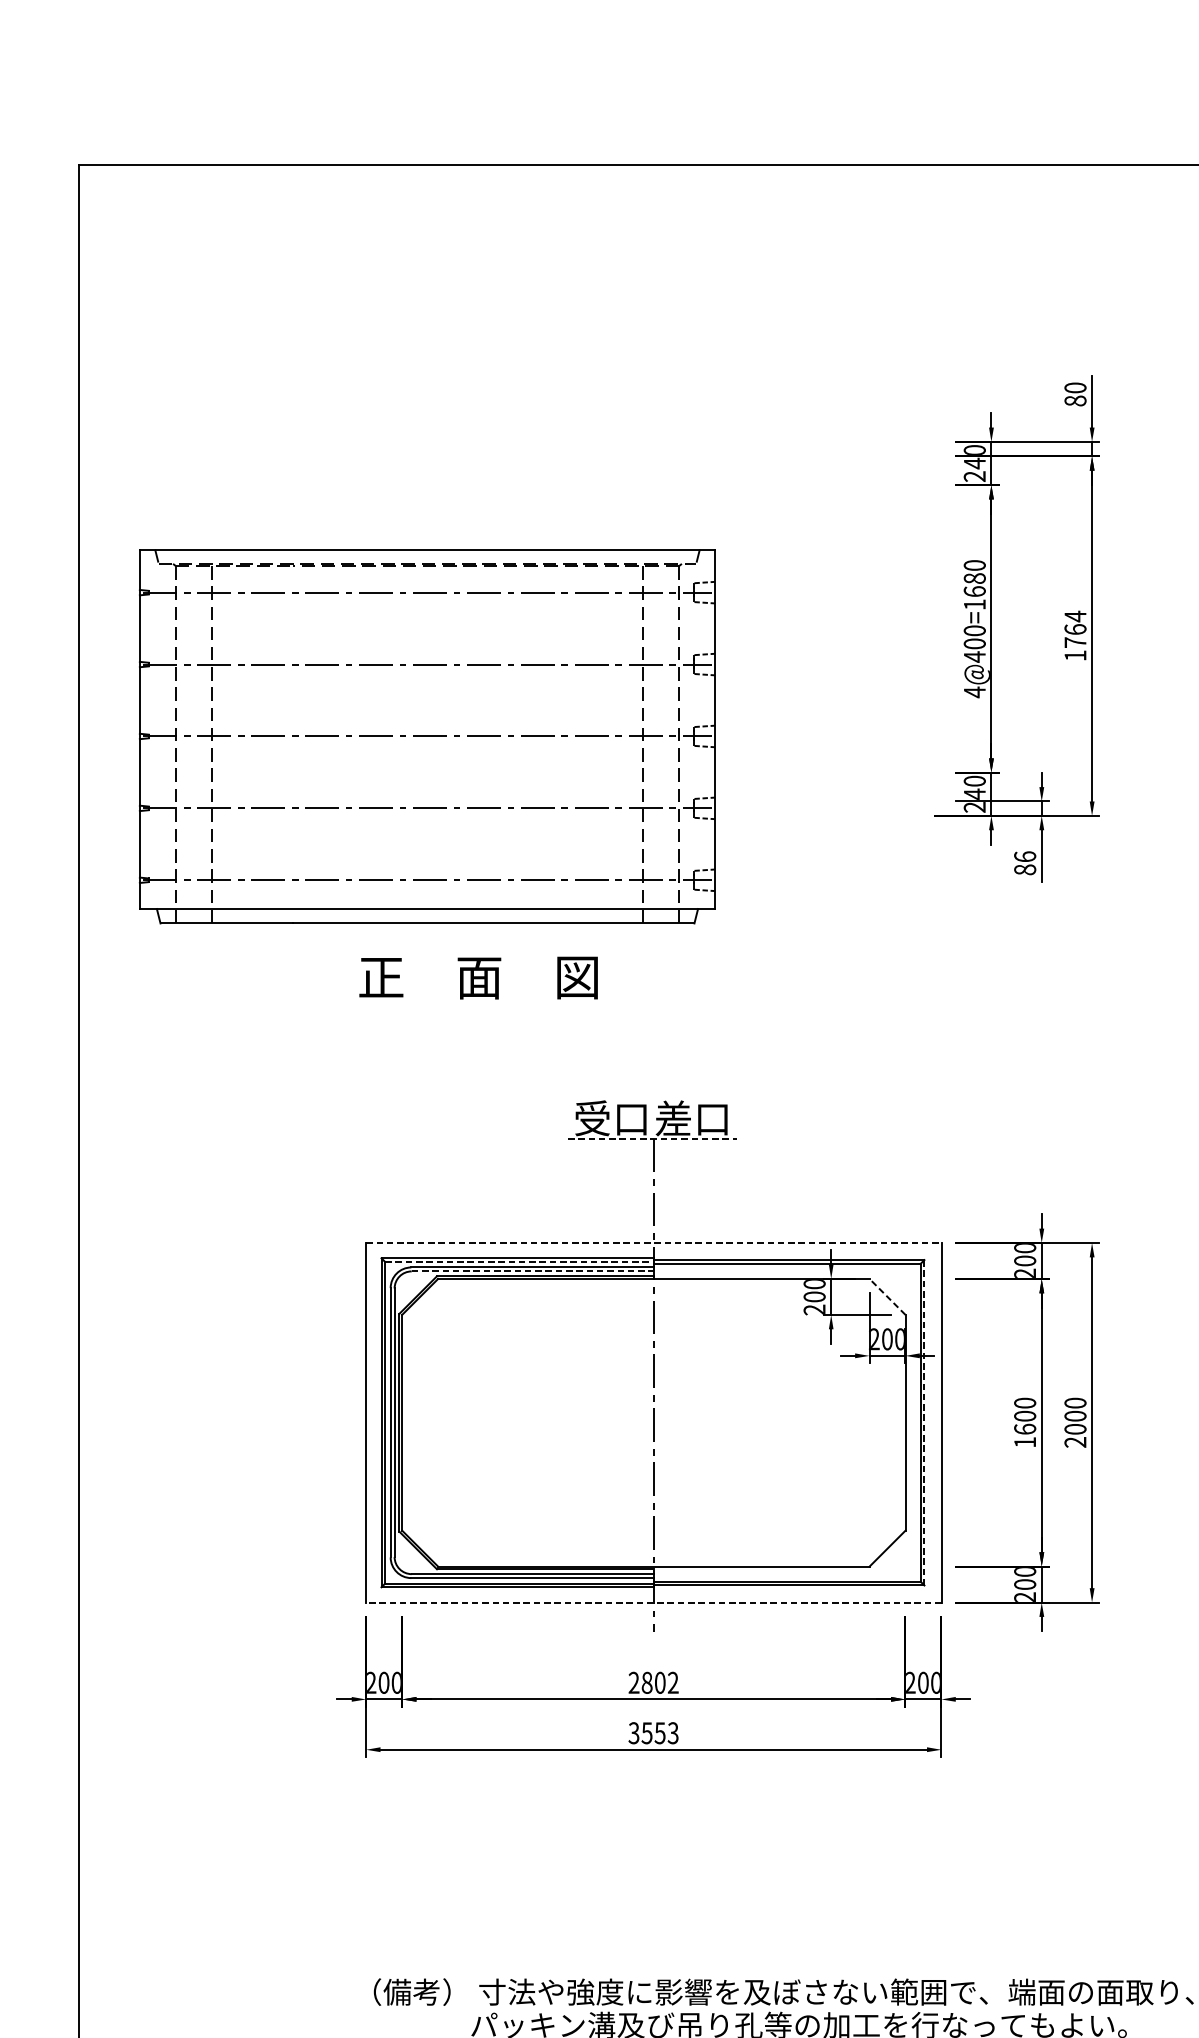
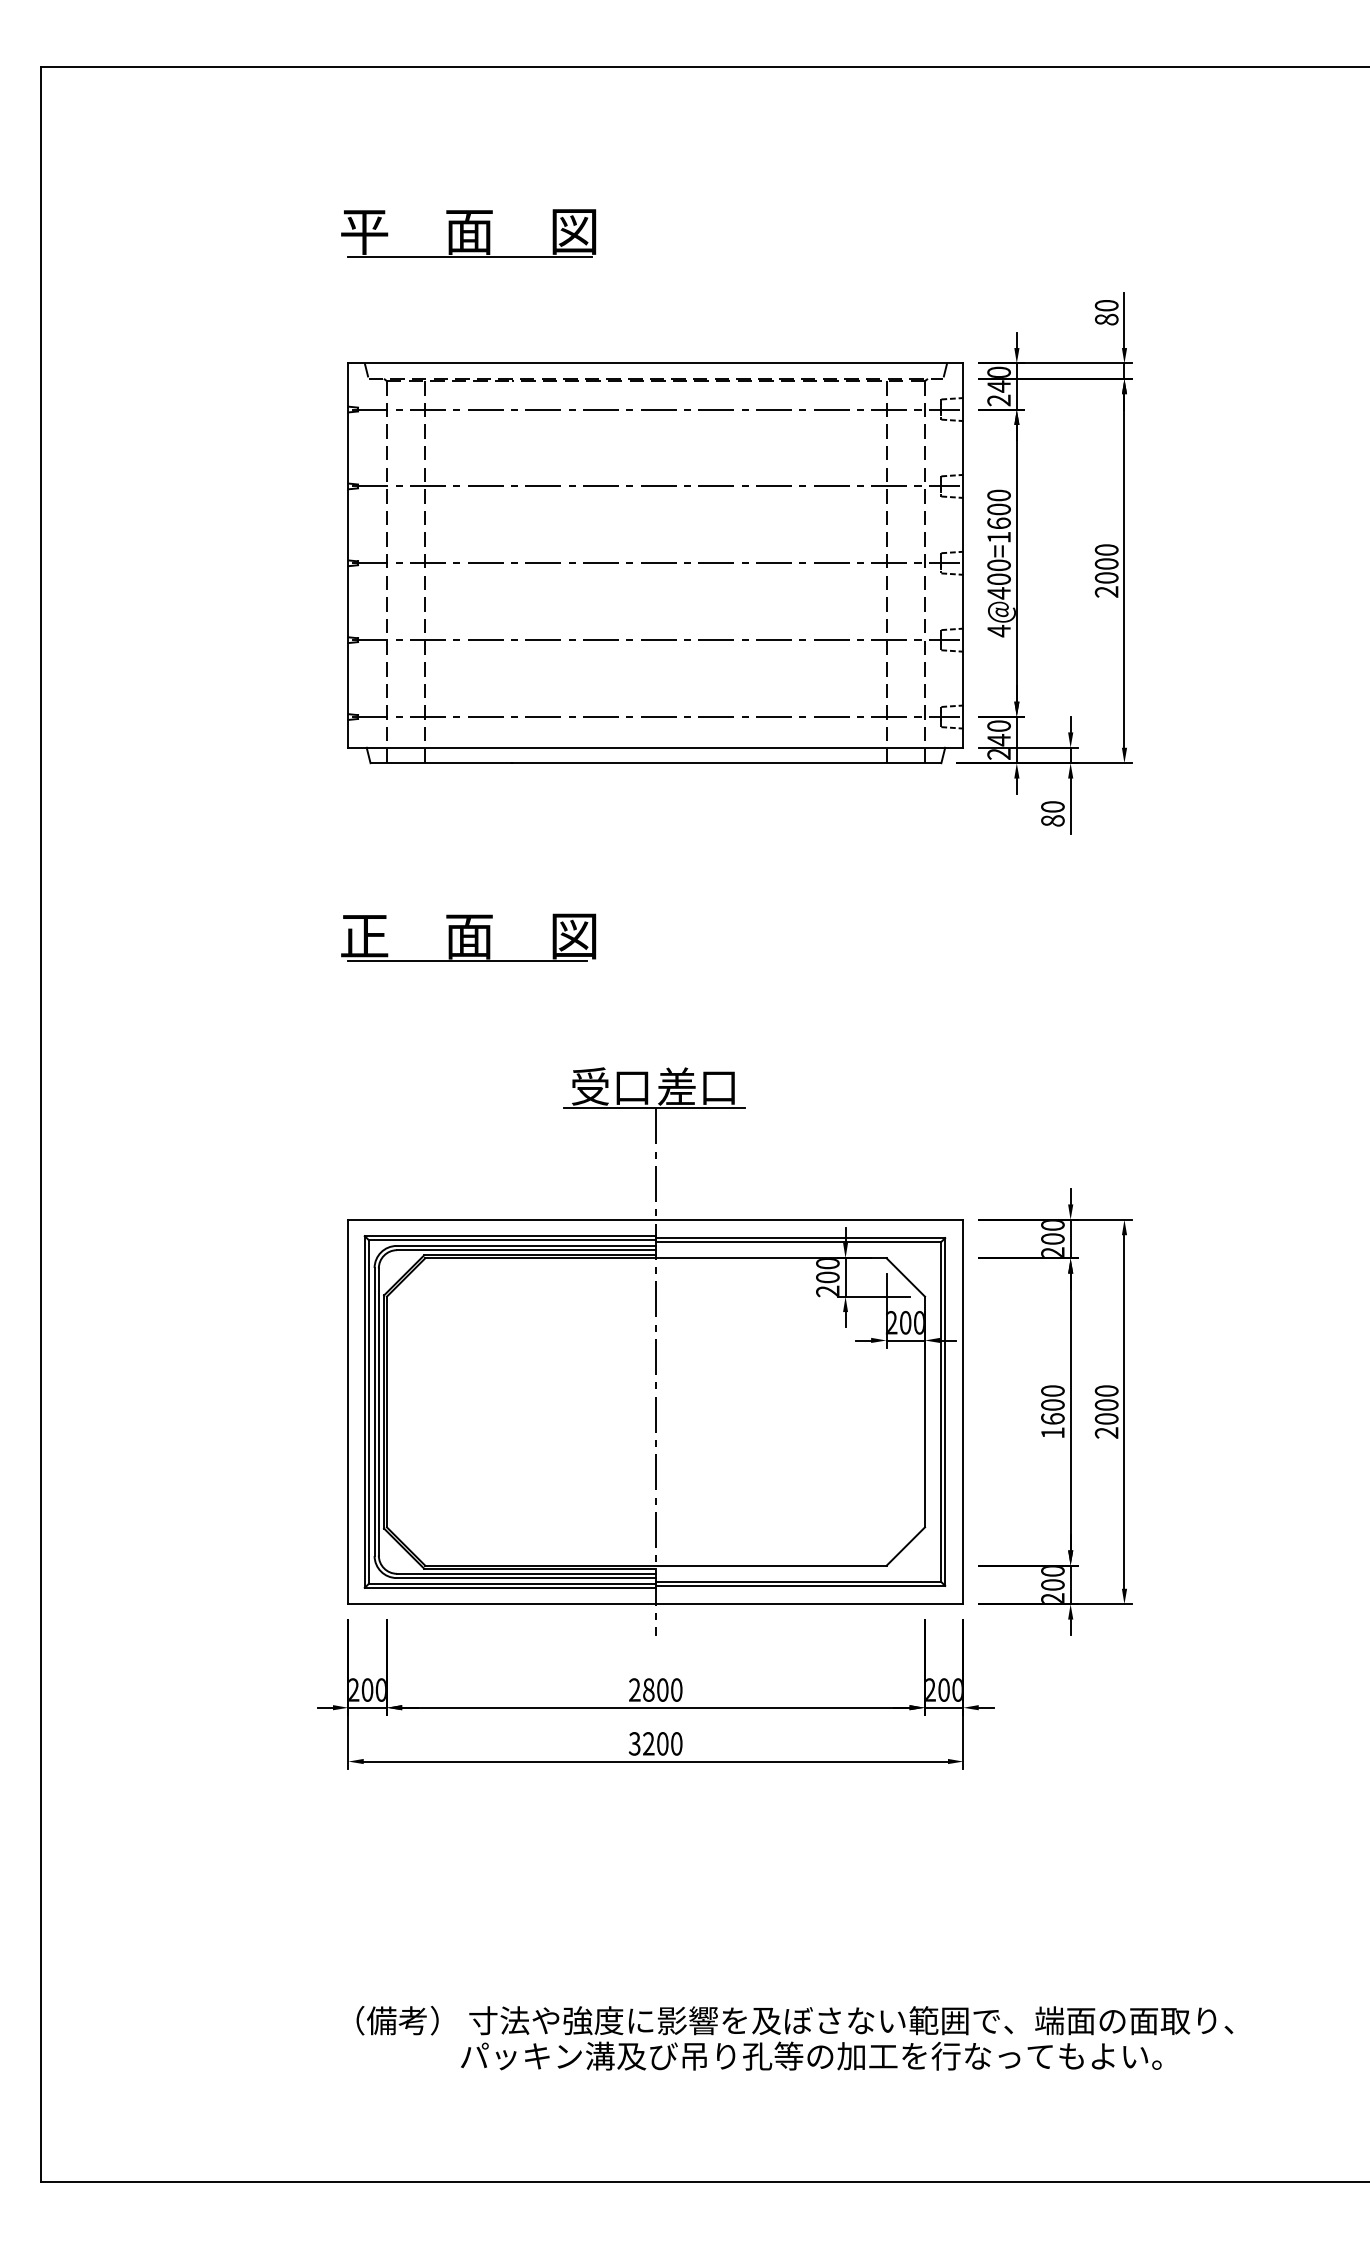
part: (478, 320) -> (468, 233), added
text: (975, 578) -> (999, 509), 4@400=1680 -> 4@400=1600
text: (1075, 635) -> (1106, 570), 1764 -> 2000
part: (427, 736) -> (655, 563), moved
text: (1024, 856) -> (1052, 806), 86 -> 80
line: (477, 1001) -> (467, 961), added
line: (653, 1138) -> (655, 1108), dashed -> solid
line: (654, 1242) -> (656, 1219), dashed -> solid
line: (519, 1262) -> (512, 1240), dashed -> solid
line: (533, 1271) -> (527, 1250), dashed -> solid
line: (887, 1296) -> (905, 1277), dashed -> solid
line: (924, 1423) -> (945, 1412), dashed -> solid
line: (653, 1602) -> (655, 1604), dashed -> solid
text: (673, 1682) -> (676, 1689), 2802 -> 2800
text: (659, 1732) -> (662, 1743), 3553 -> 3200

